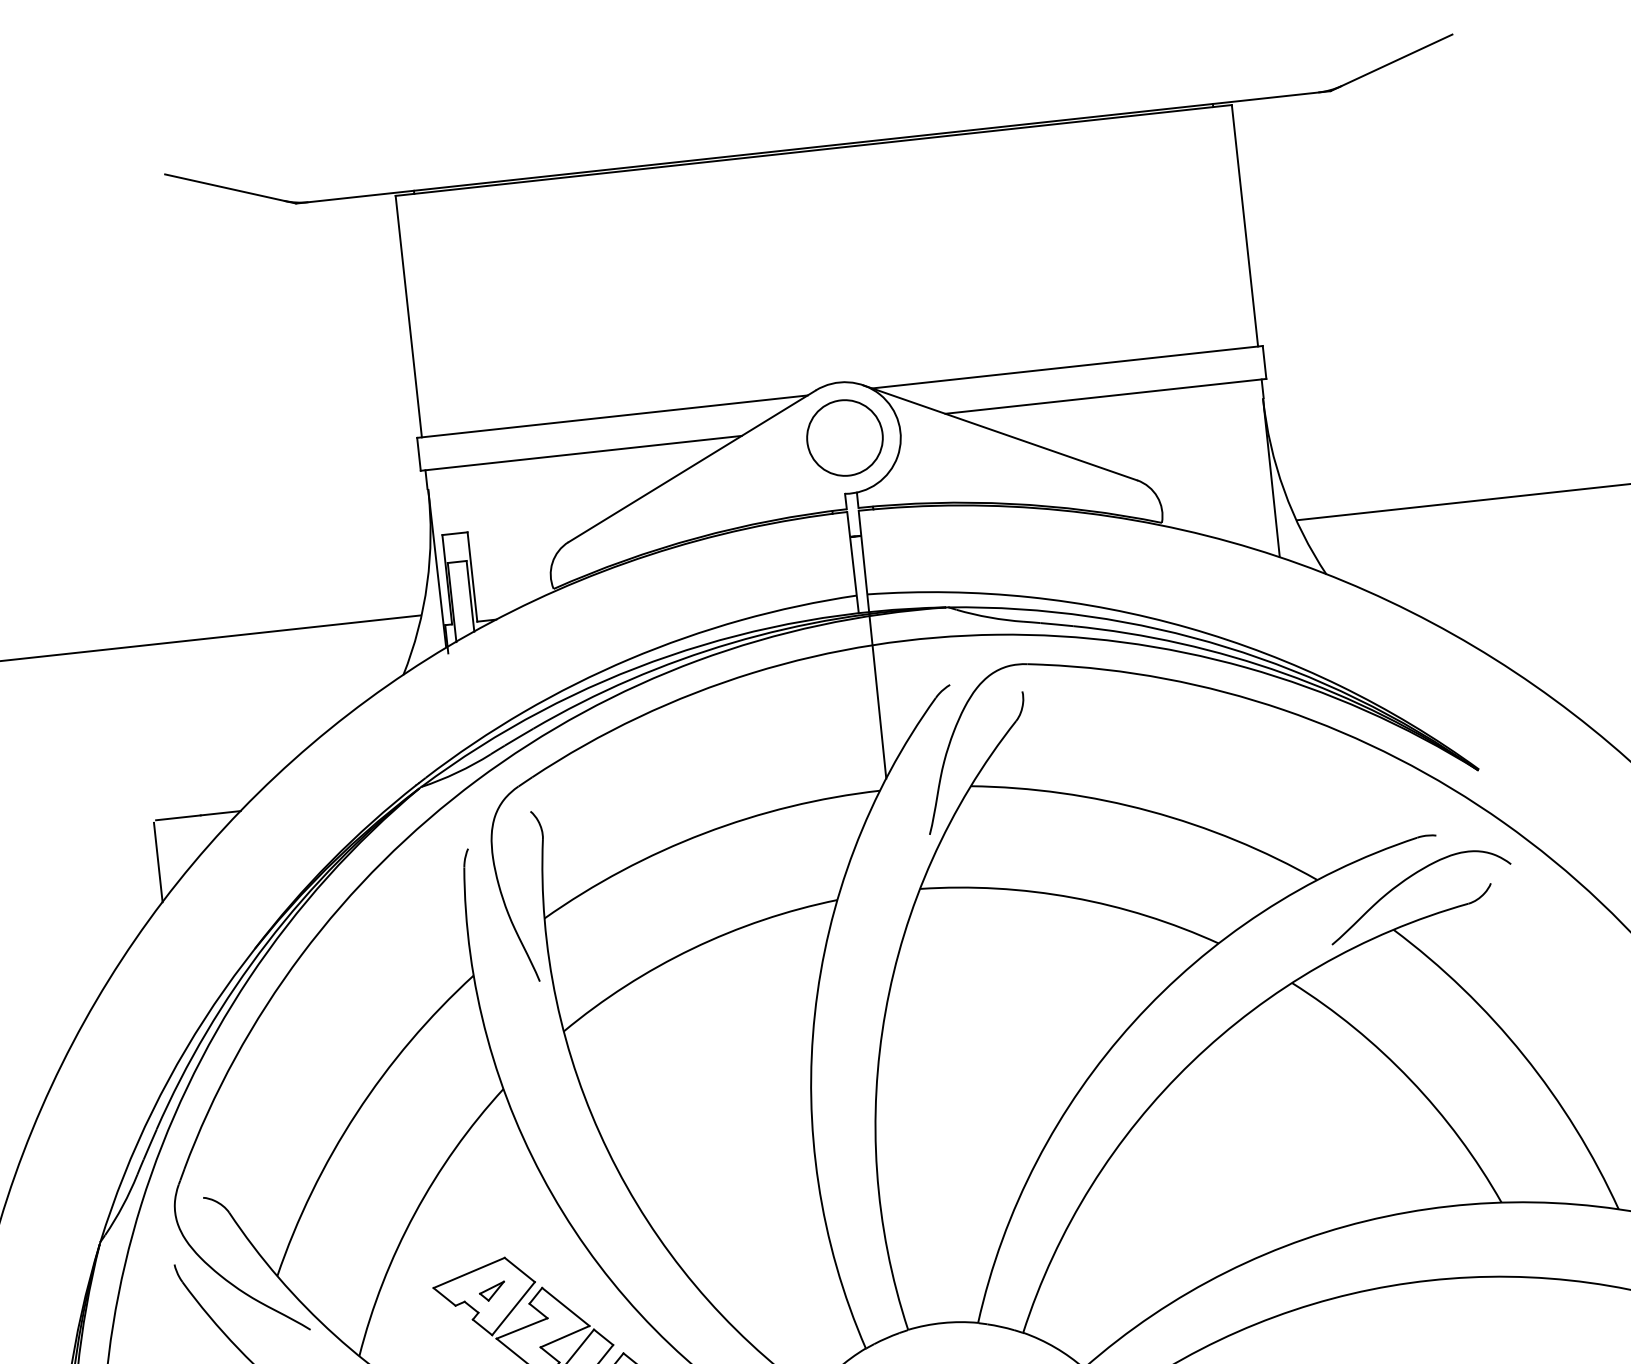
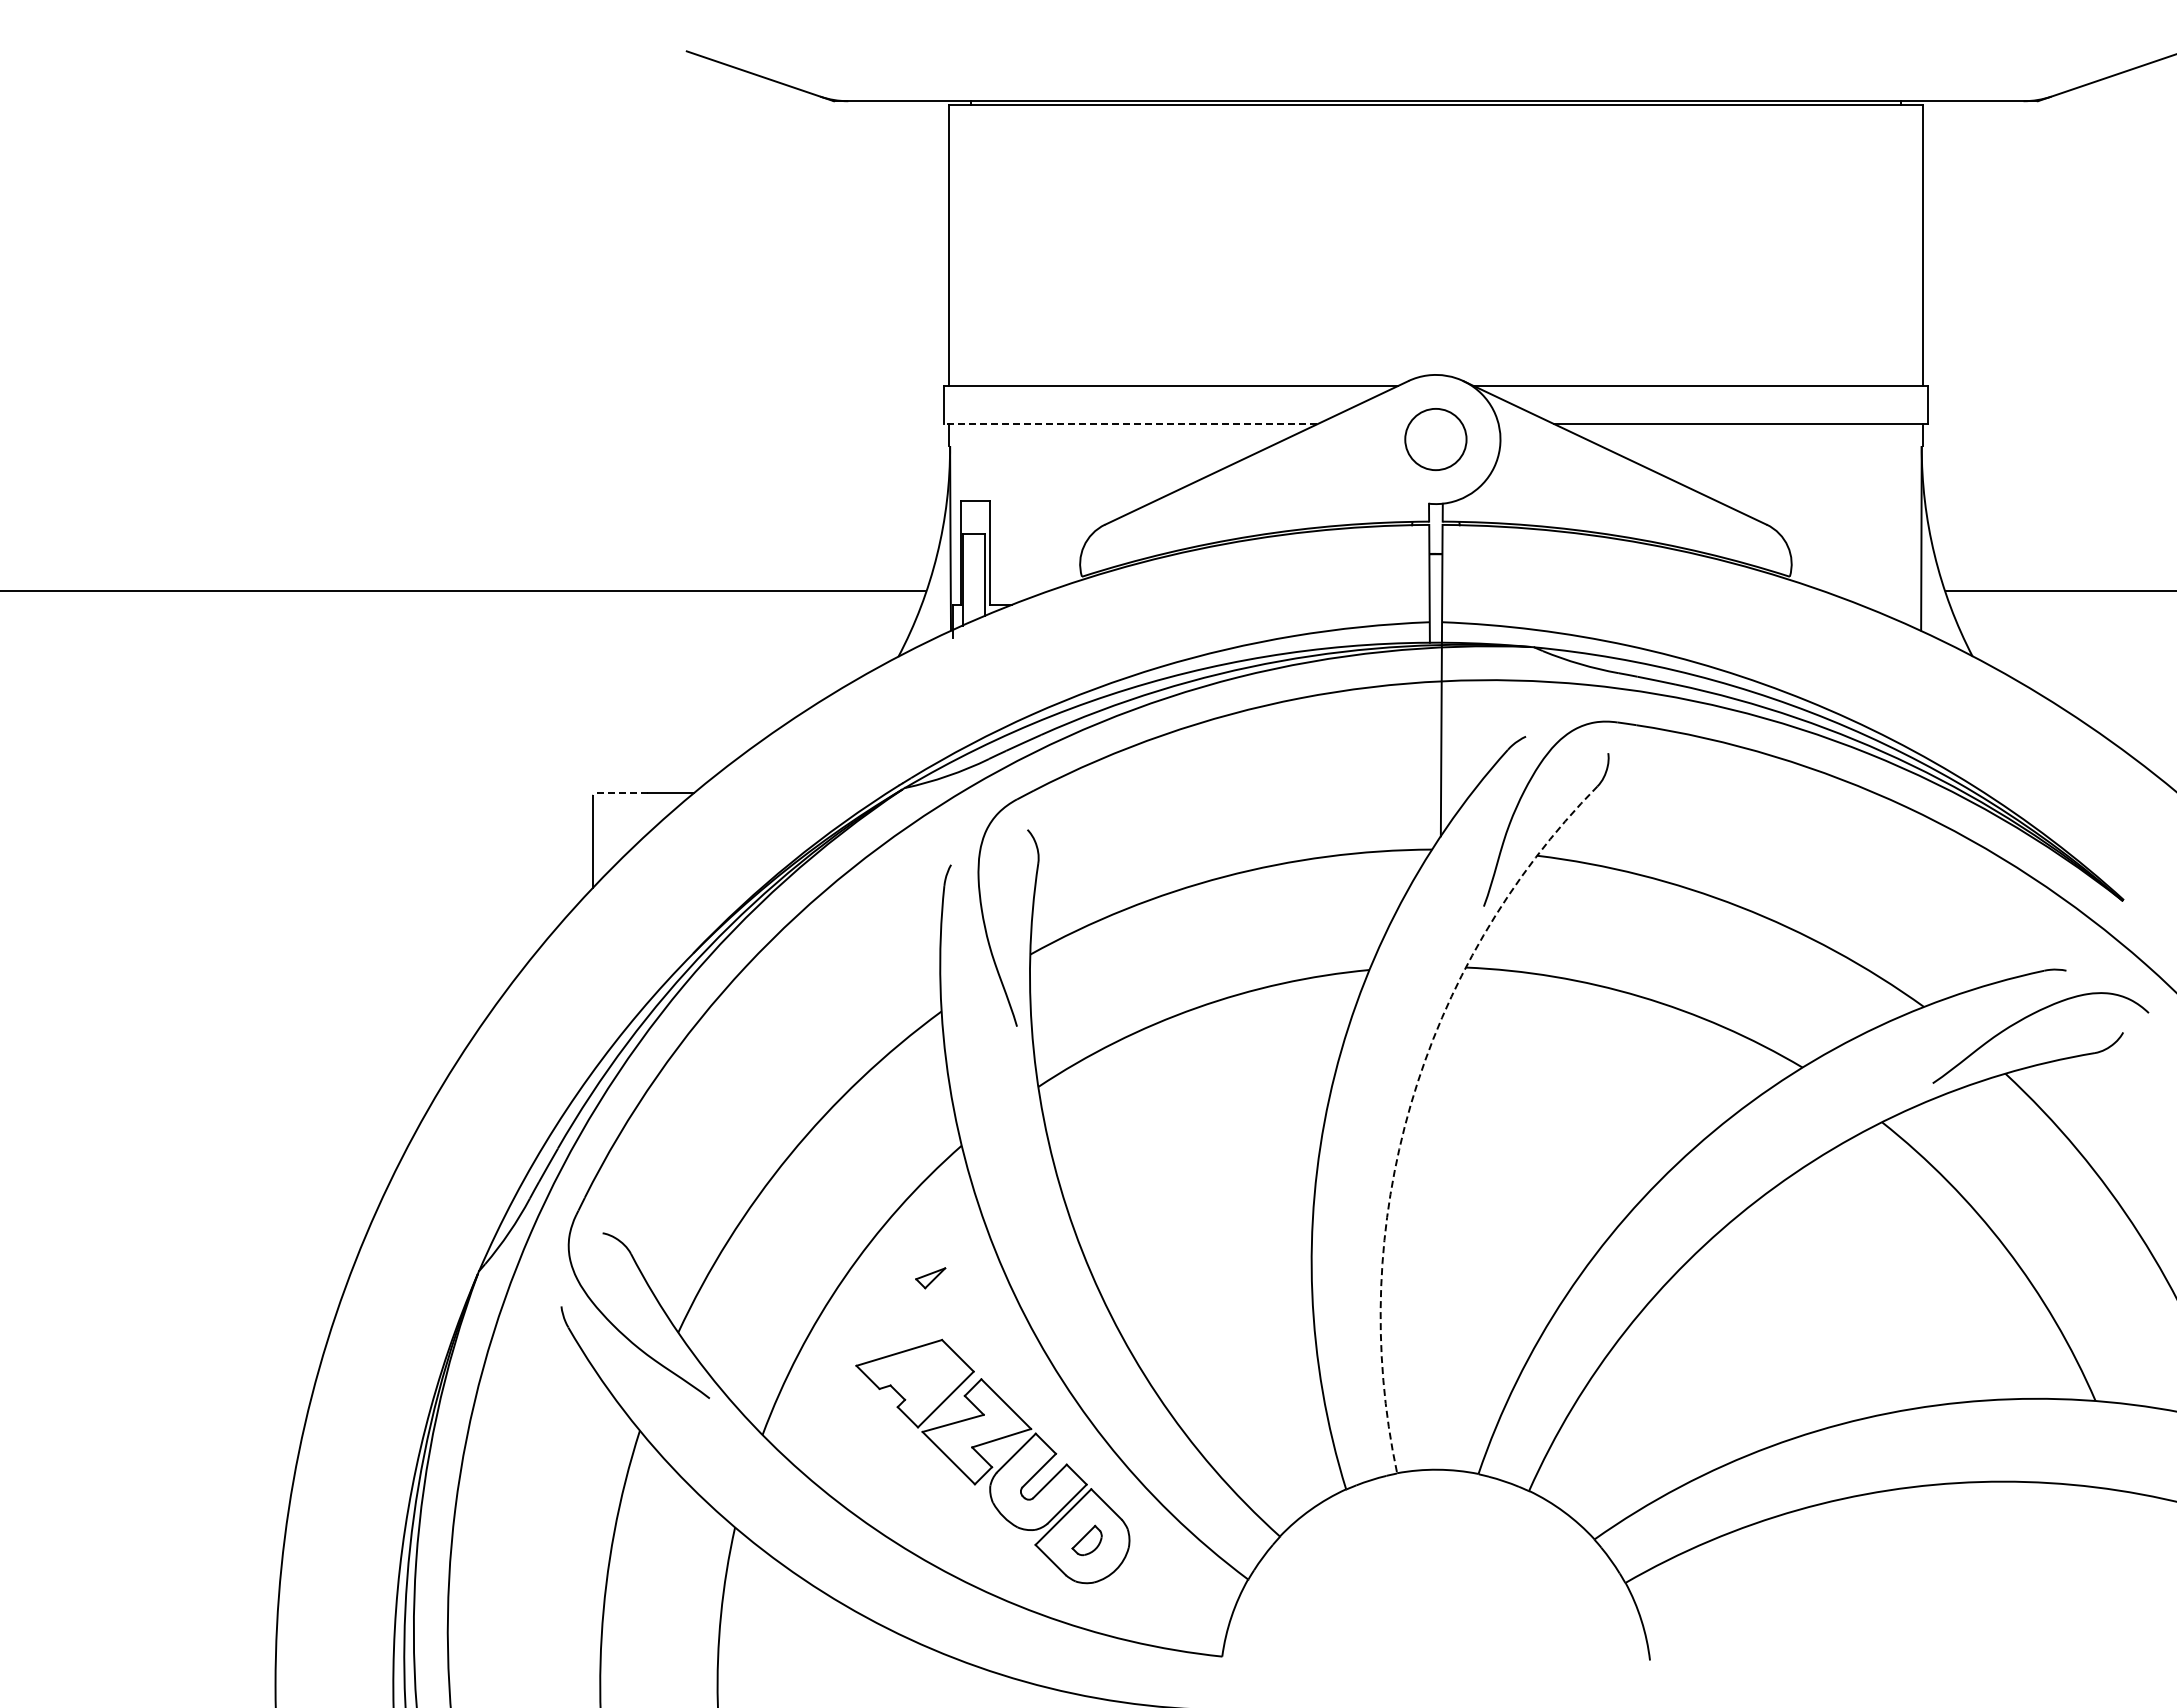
circle: (844, 438) -> (1435, 439), size x0.7
line: (581, 453) -> (1130, 424), solid -> dashed
line: (178, 818) -> (621, 793), solid -> dashed
arc: (885, 1011) -> (1410, 1104), solid -> dashed
part: (492, 1291) -> (930, 1278), moved

